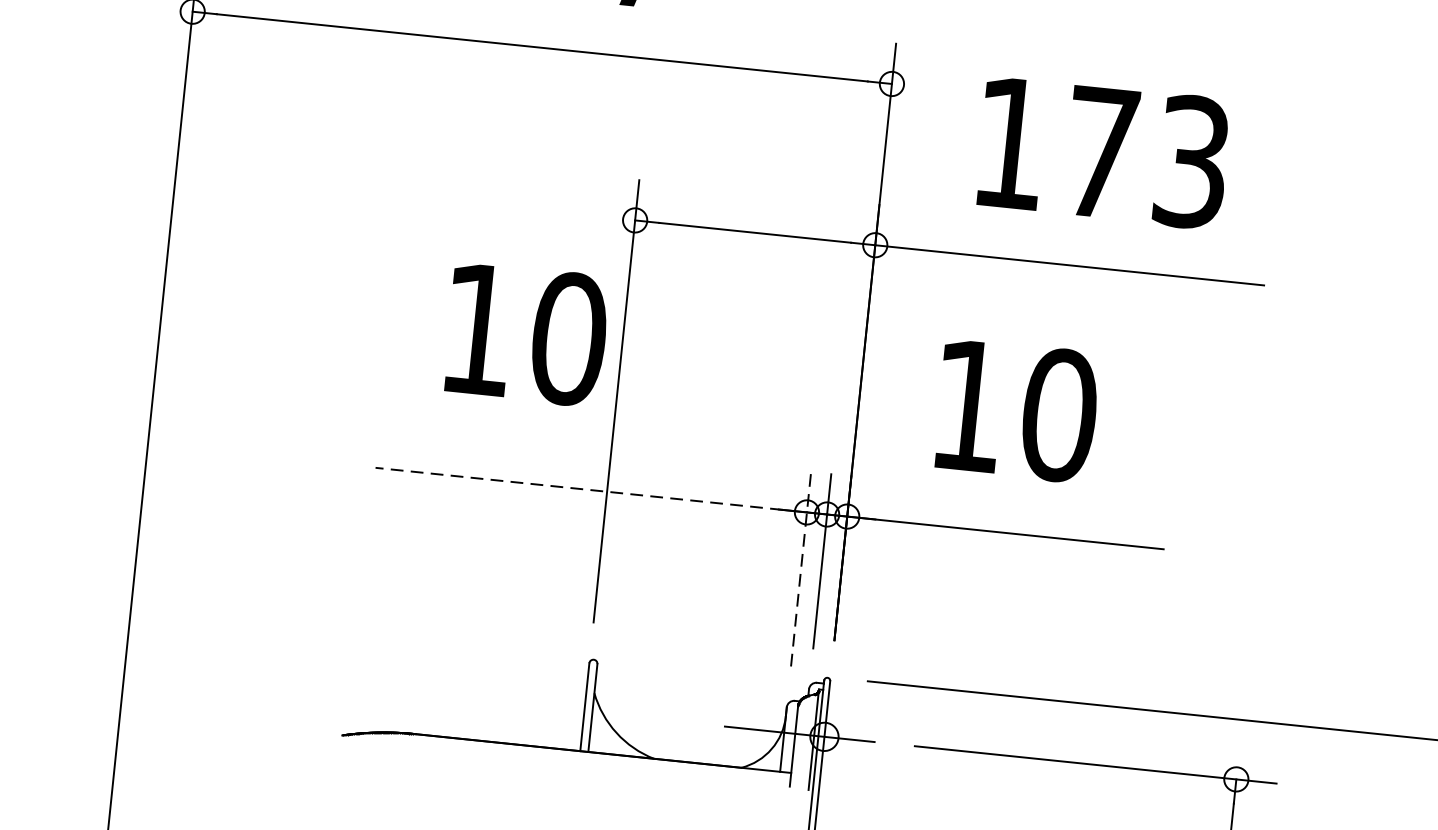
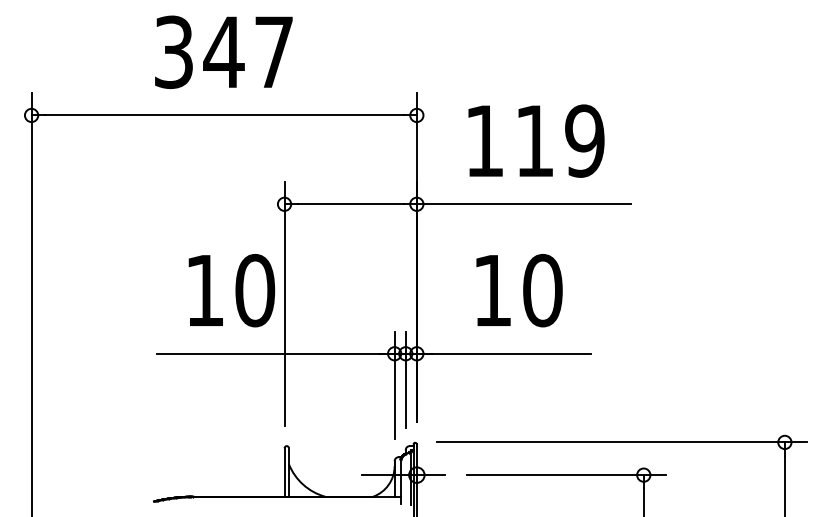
text: (1147, 156) -> (560, 140), 173 -> 119
text: (526, 334) -> (231, 290), moved
text: (1017, 410) -> (519, 290), moved
line: (578, 488) -> (268, 353), dashed -> solid
line: (800, 569) -> (394, 385), dashed -> solid

